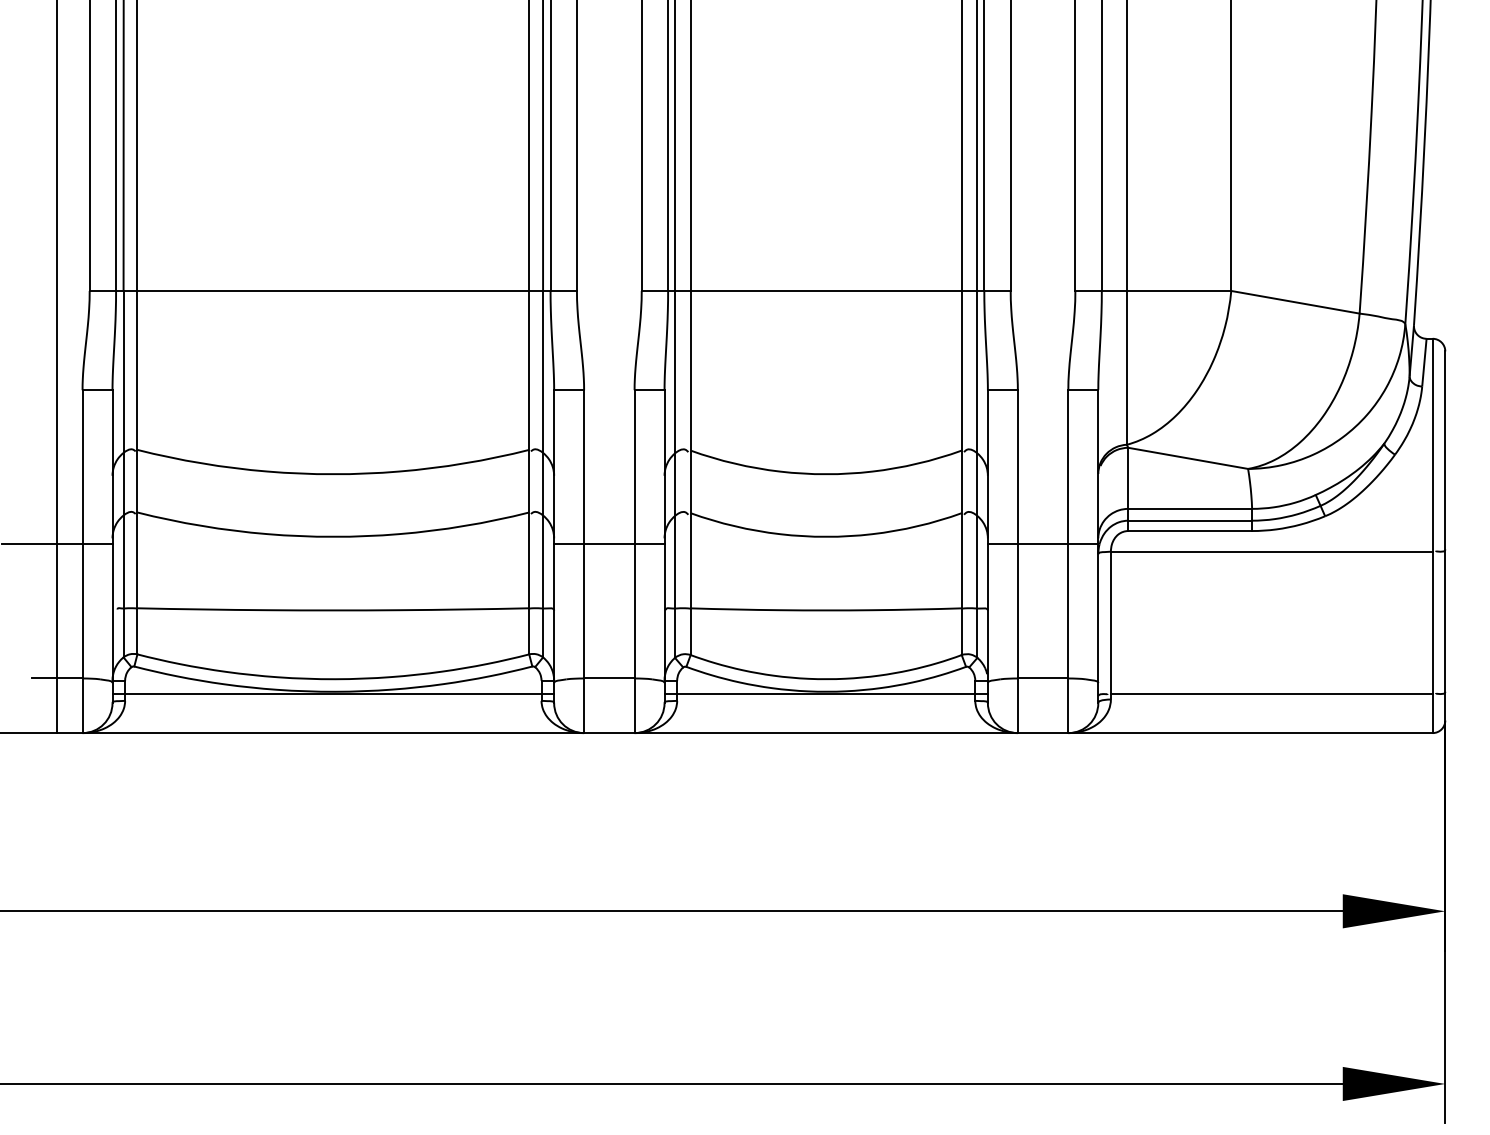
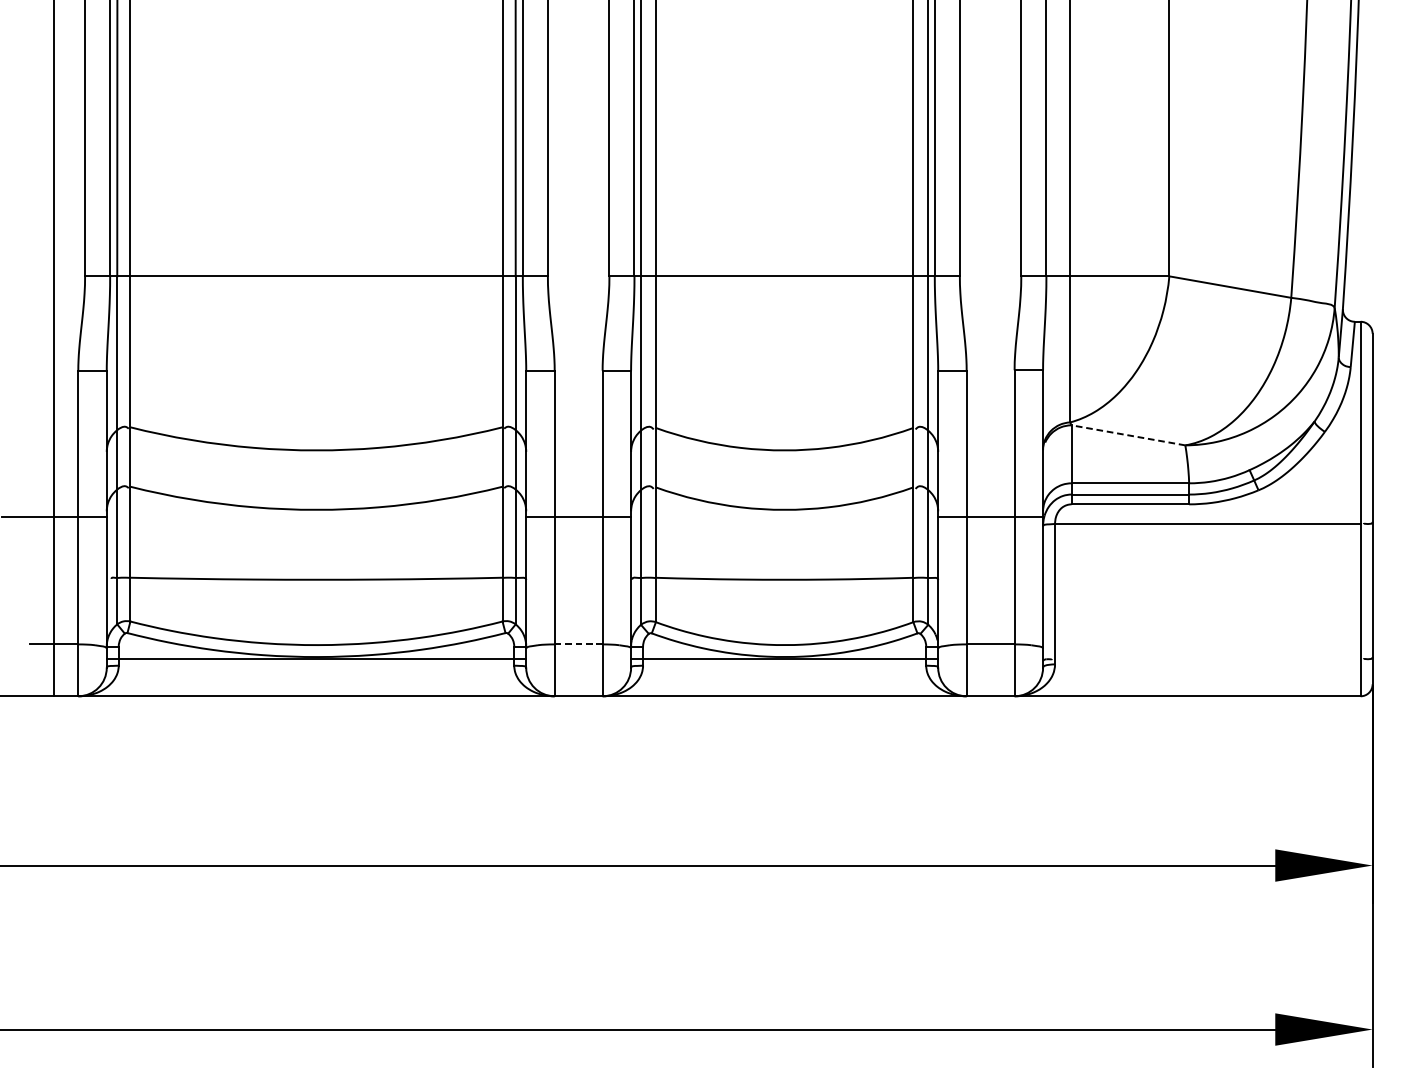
line: (1188, 458) -> (1128, 435), solid -> dashed
line: (609, 678) -> (578, 644), solid -> dashed
line: (1271, 694) -> (1207, 659), removed

